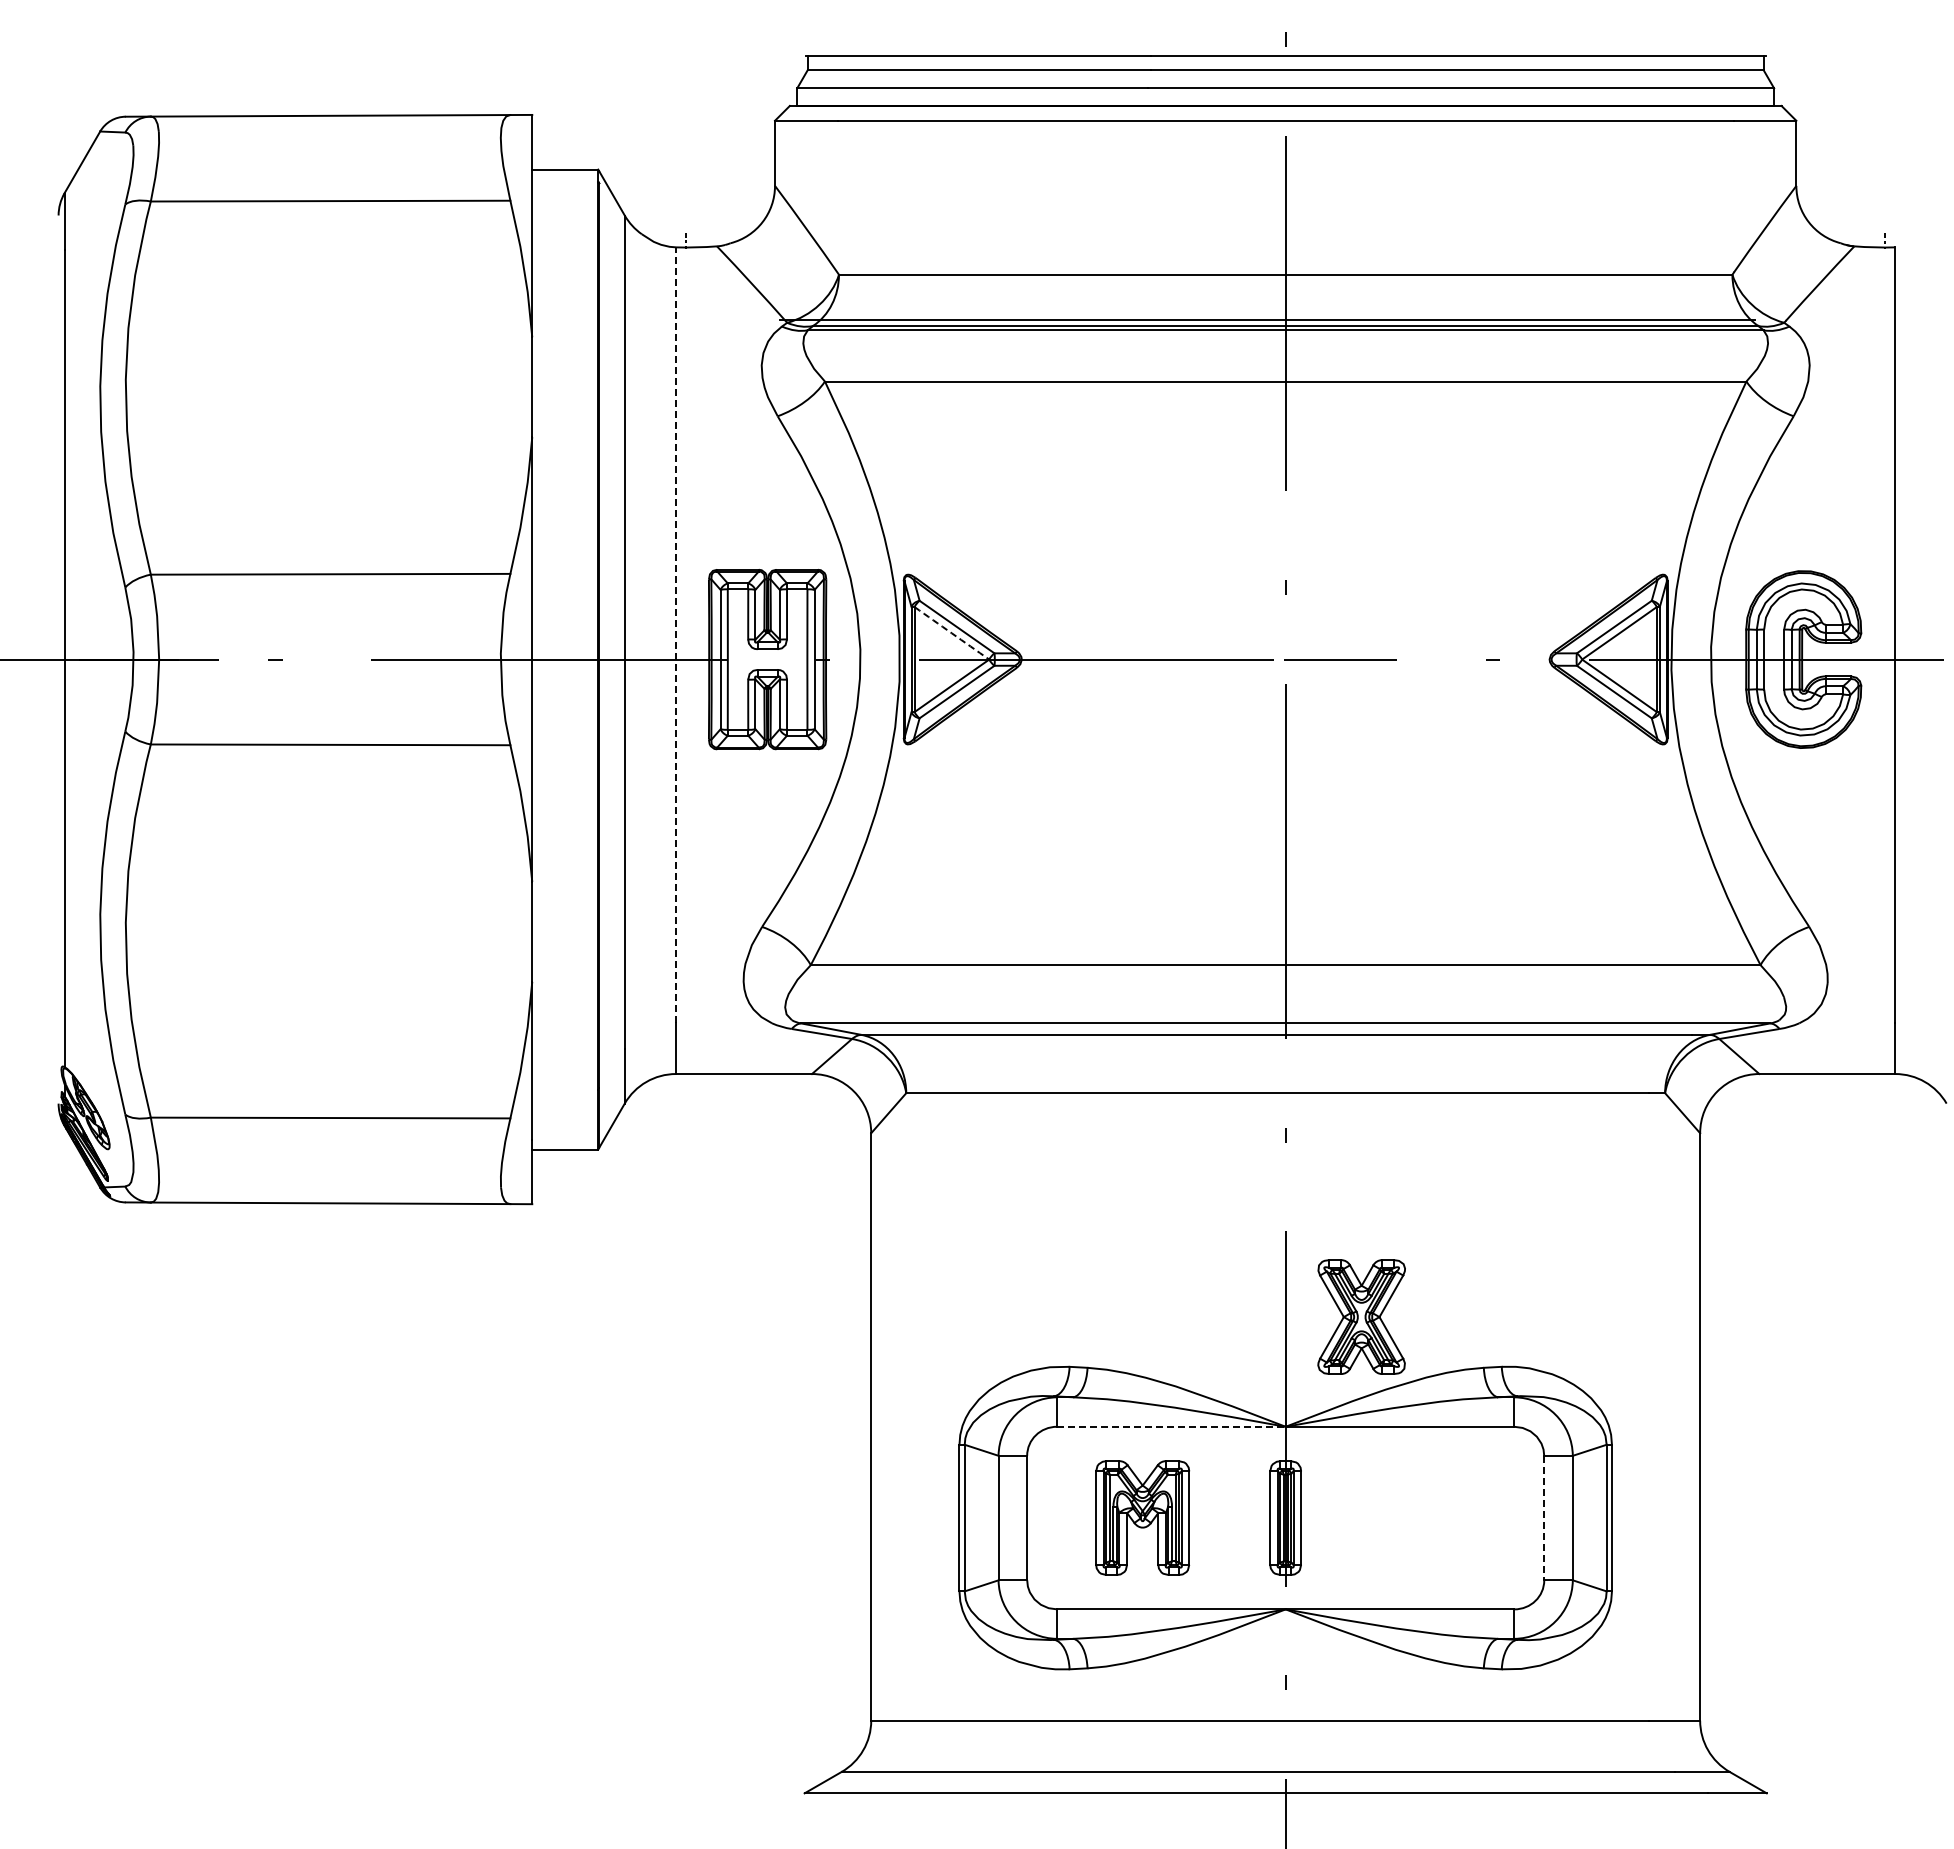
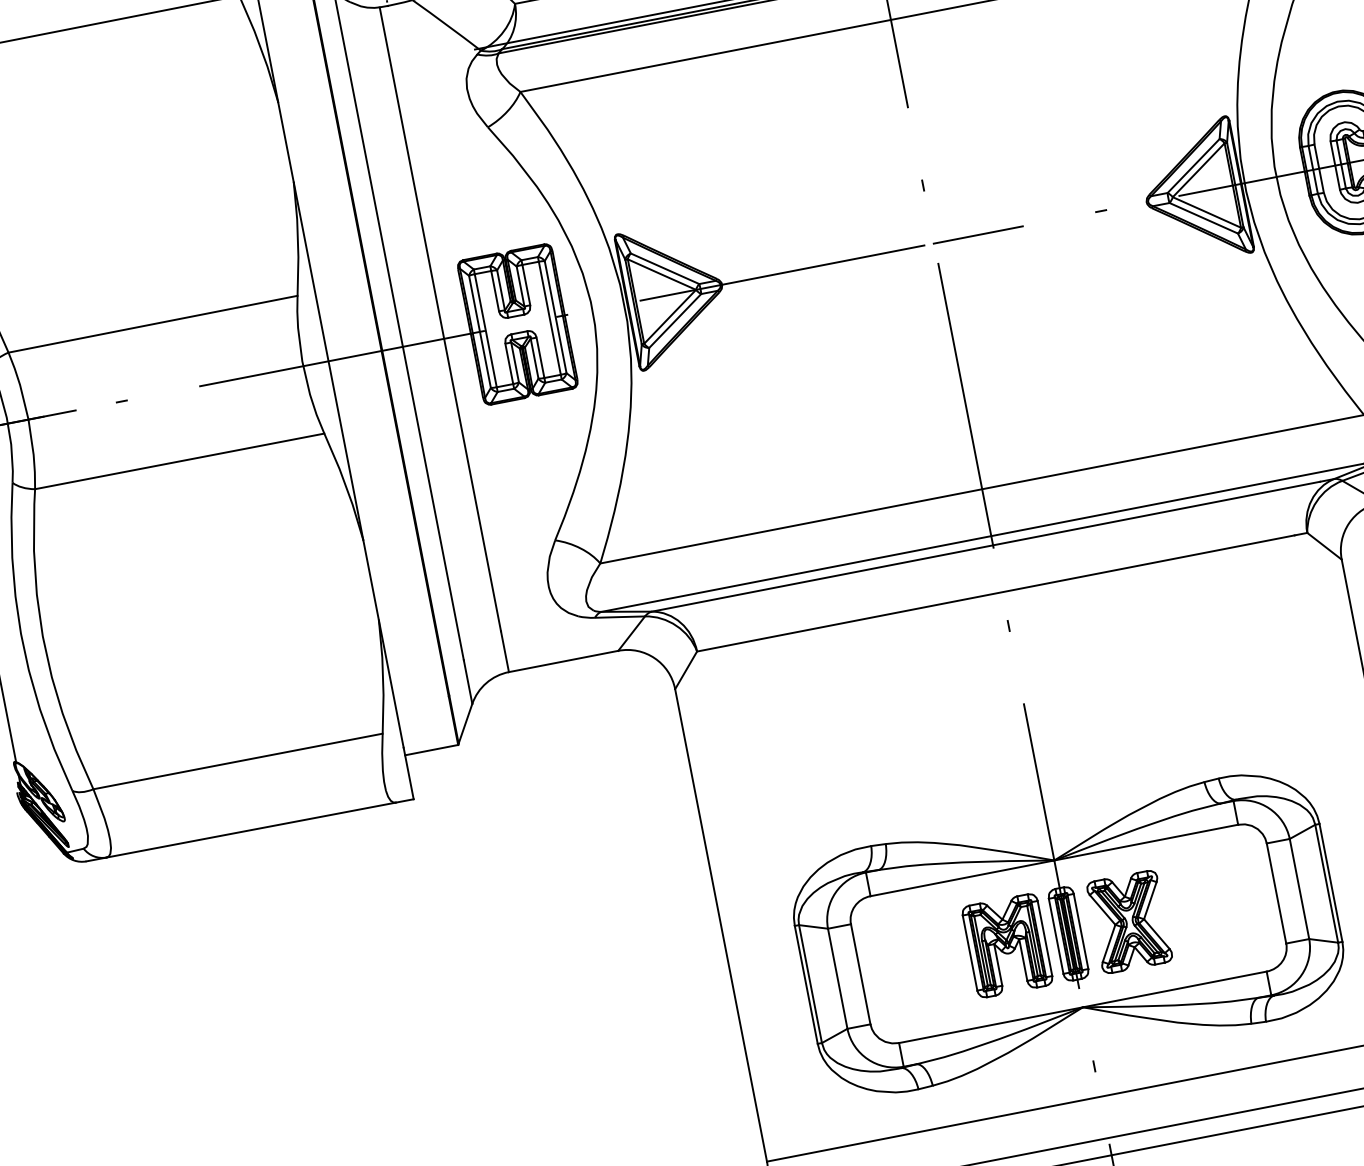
arc: (951, 633) -> (661, 274), dashed -> solid
line: (676, 635) -> (440, 319), dashed -> solid
part: (1361, 1316) -> (1129, 921), moved
line: (1171, 1426) -> (962, 878), dashed -> solid
part: (1142, 1517) -> (1007, 945), moved
line: (1544, 1518) -> (1276, 893), dashed -> solid

